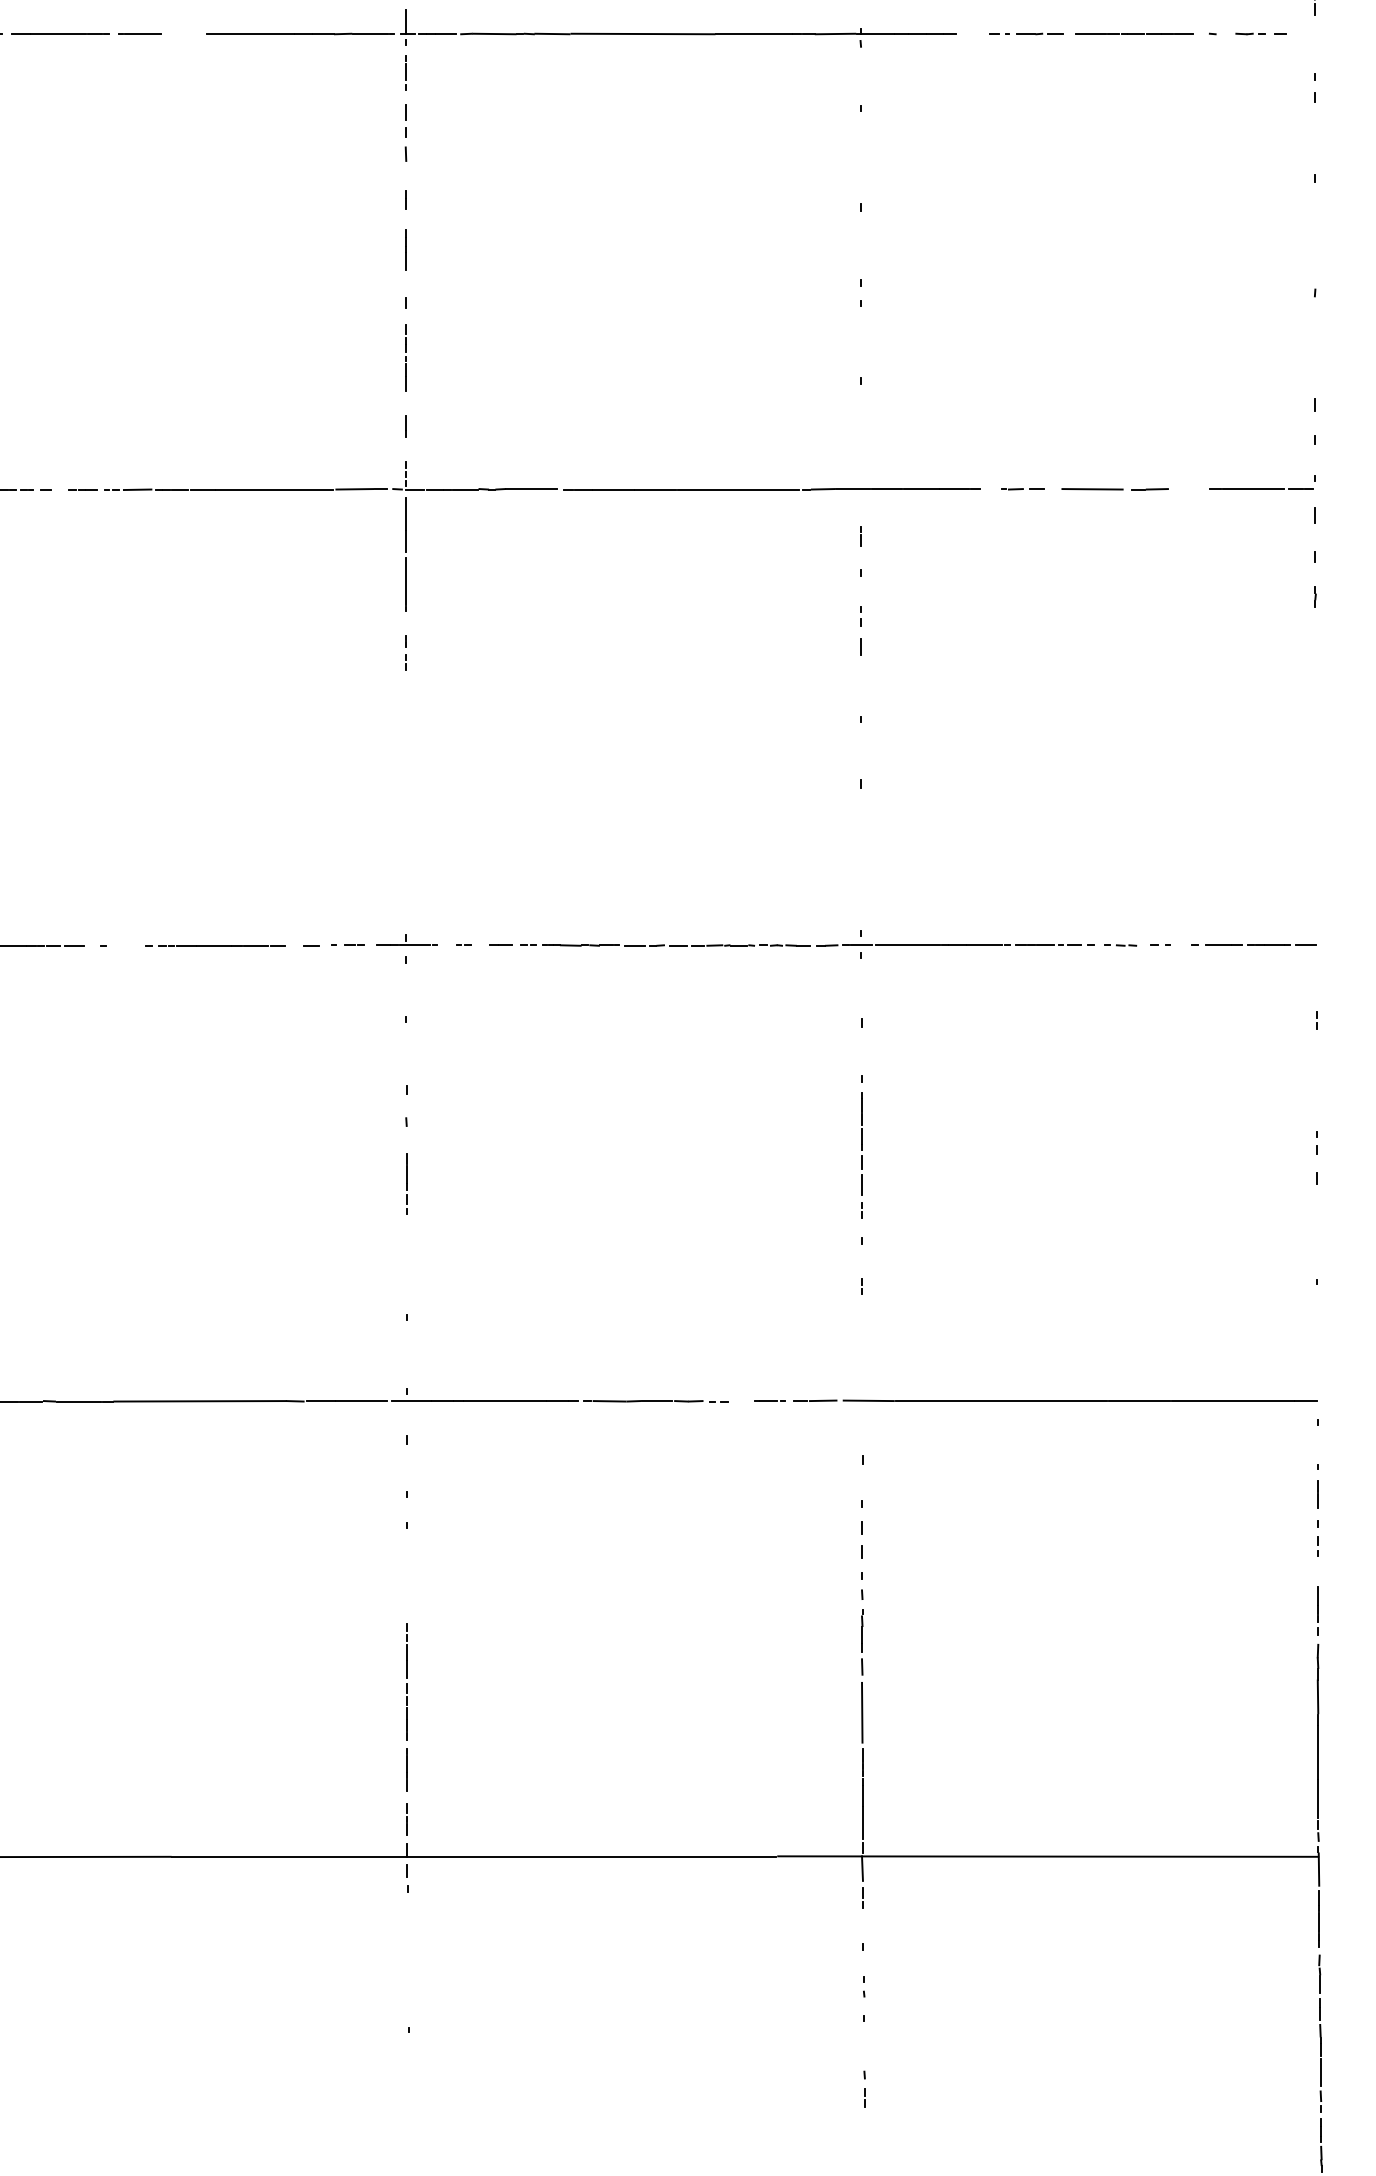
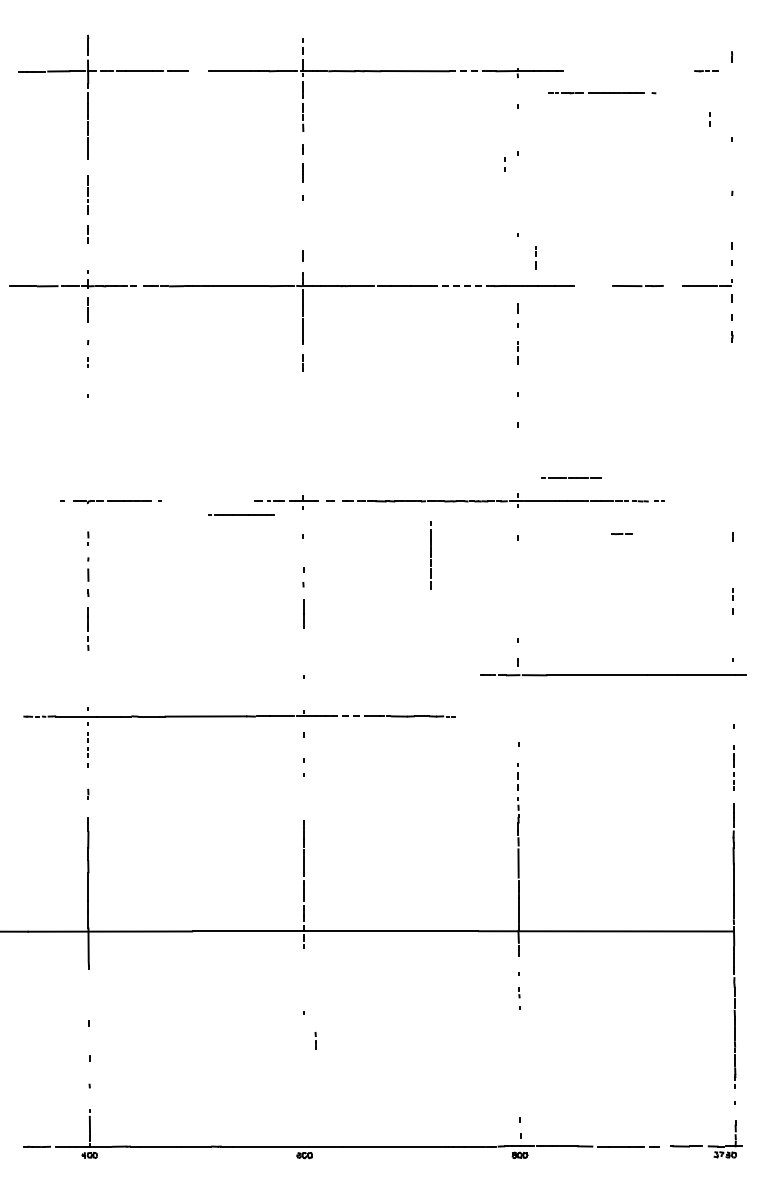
line: (754, 34) -> (467, 71), solid -> dashed
part: (1103, 34) -> (602, 93), moved
line: (1313, 91) -> (709, 121), moved
line: (860, 286) -> (504, 161), moved
line: (404, 358) -> (302, 224), removed
line: (898, 426) -> (535, 256), added
line: (739, 490) -> (460, 286), solid -> dashed
line: (1021, 490) -> (621, 534), moved
line: (215, 943) -> (241, 514), moved
line: (1254, 943) -> (571, 477), moved
line: (860, 1147) -> (430, 555), moved
line: (506, 1401) -> (350, 716), solid -> dashed
line: (1035, 1401) -> (613, 675), moved
line: (864, 2087) -> (315, 1040), moved

